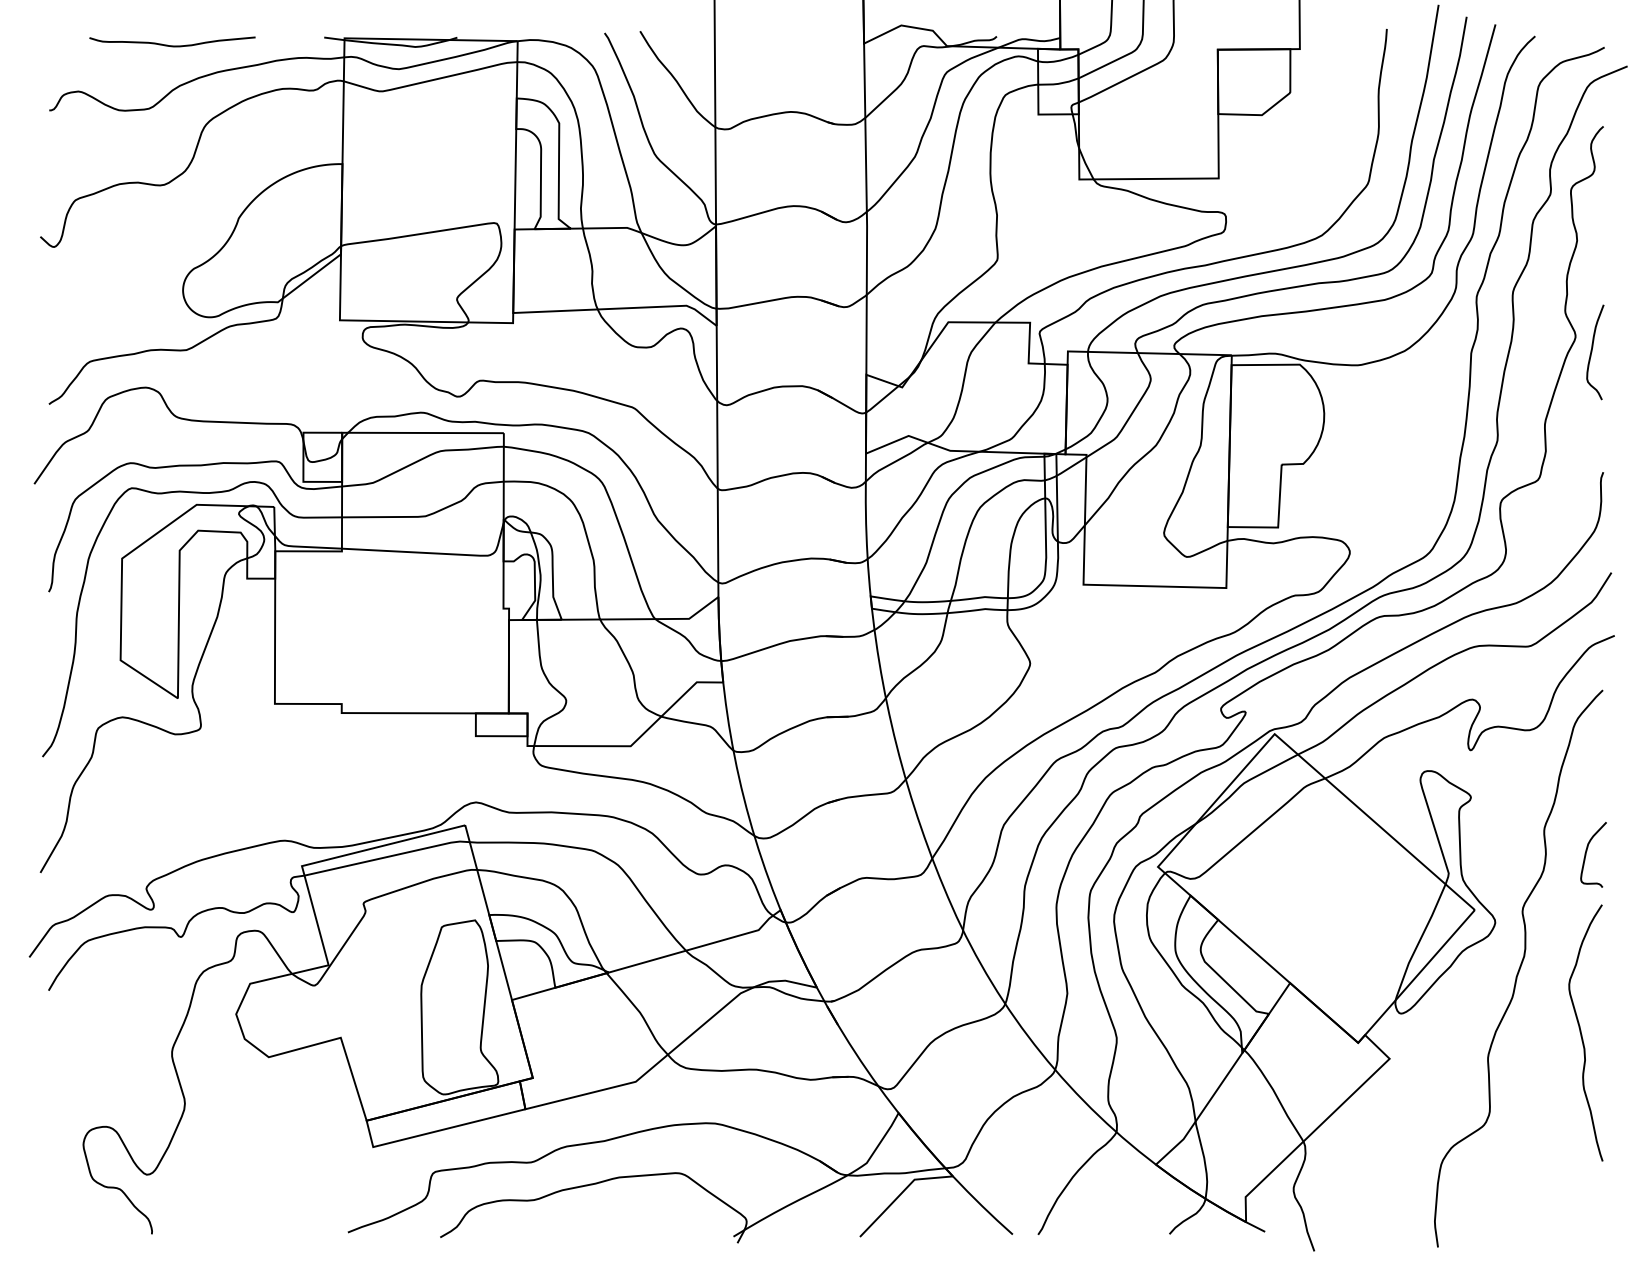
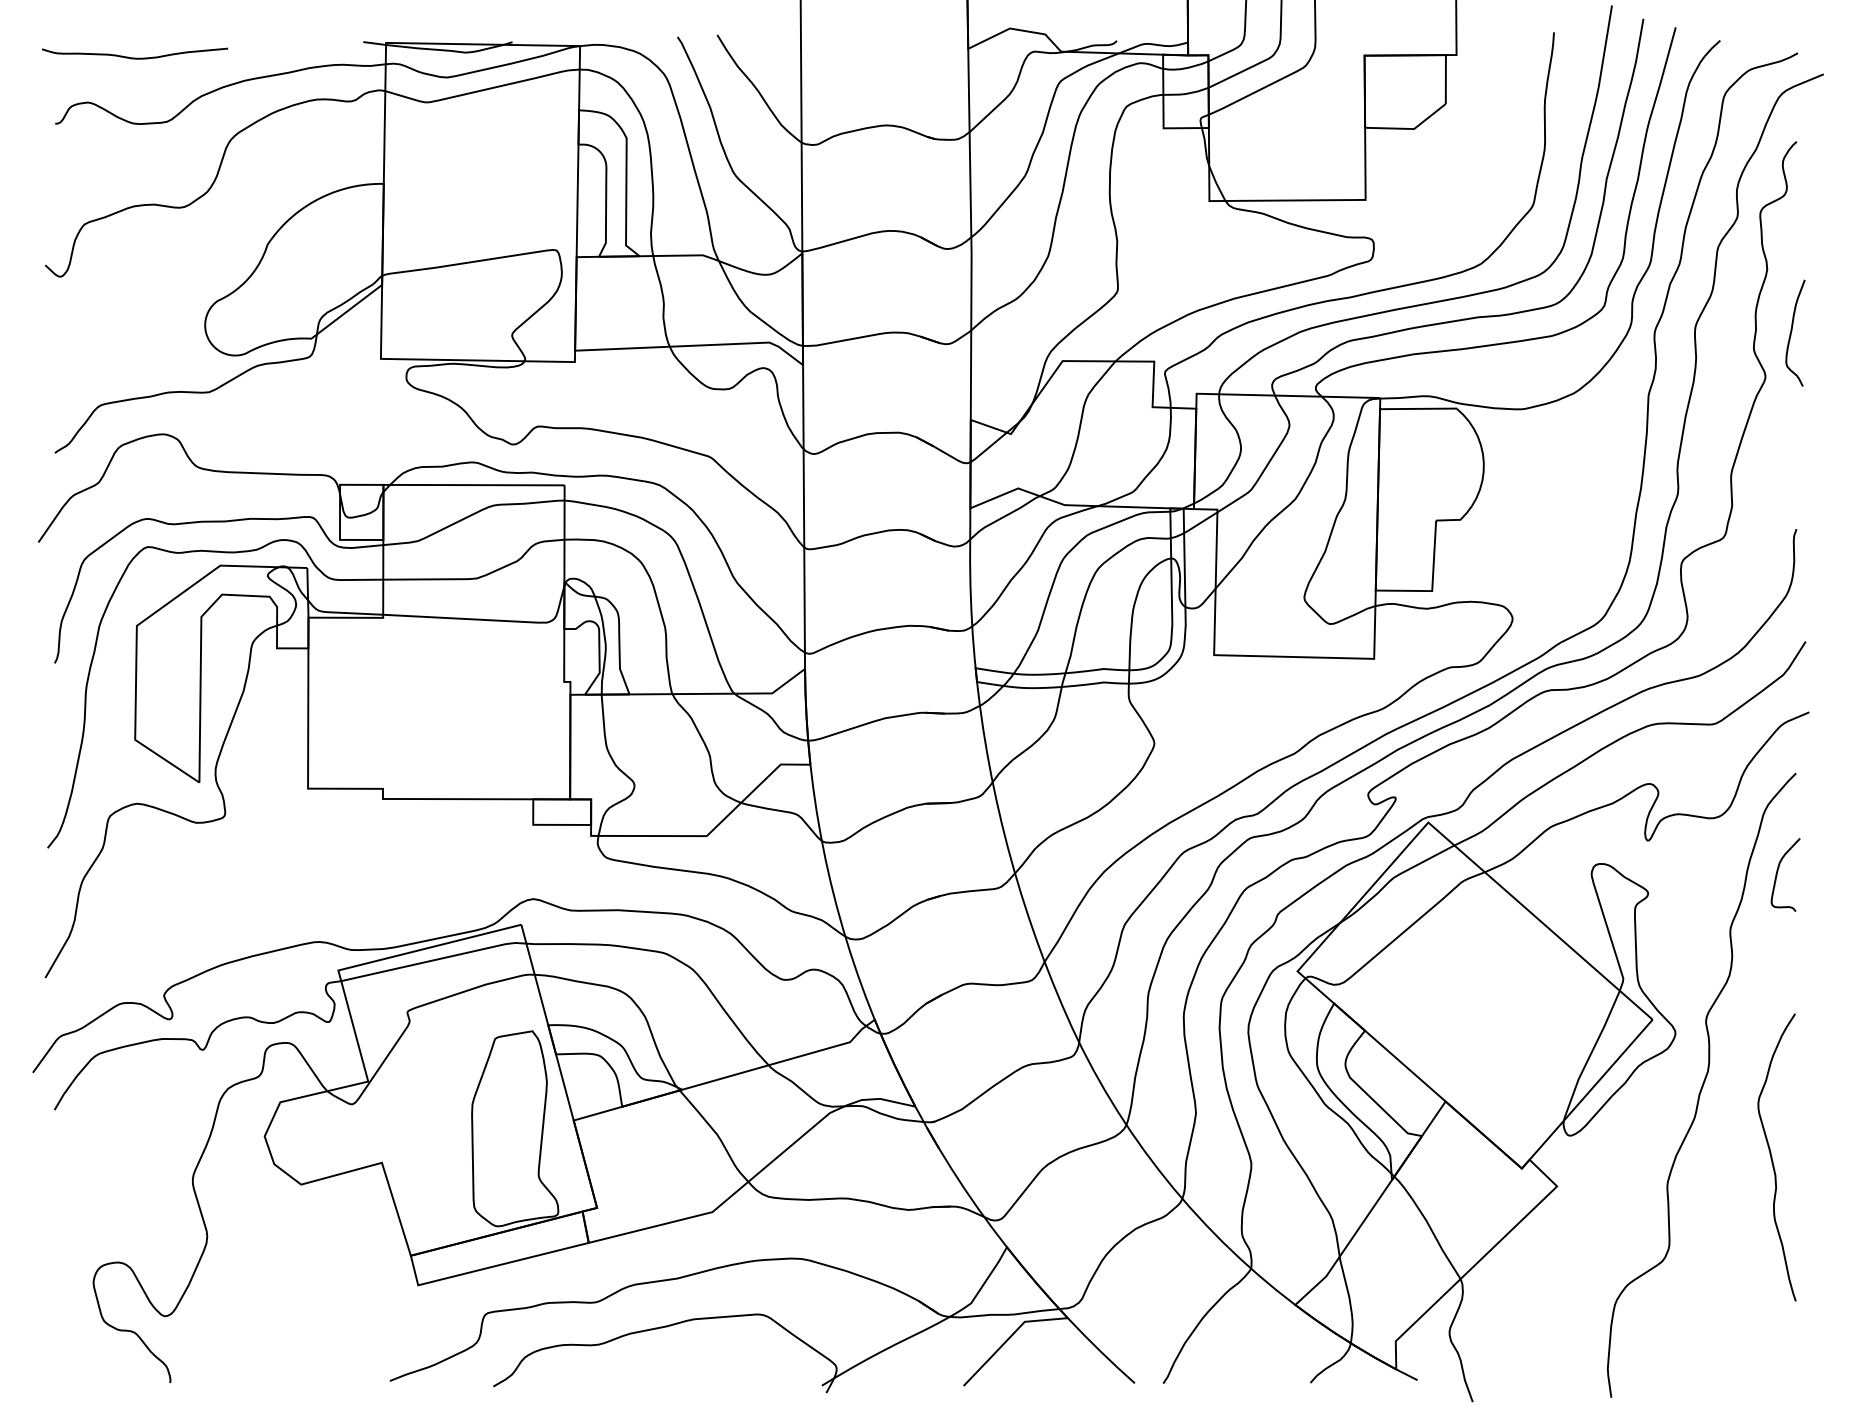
curve: (172, 45) -> (135, 57), moved
curve: (1592, 352) -> (1792, 333), moved
curve: (1587, 851) -> (1778, 871), moved

